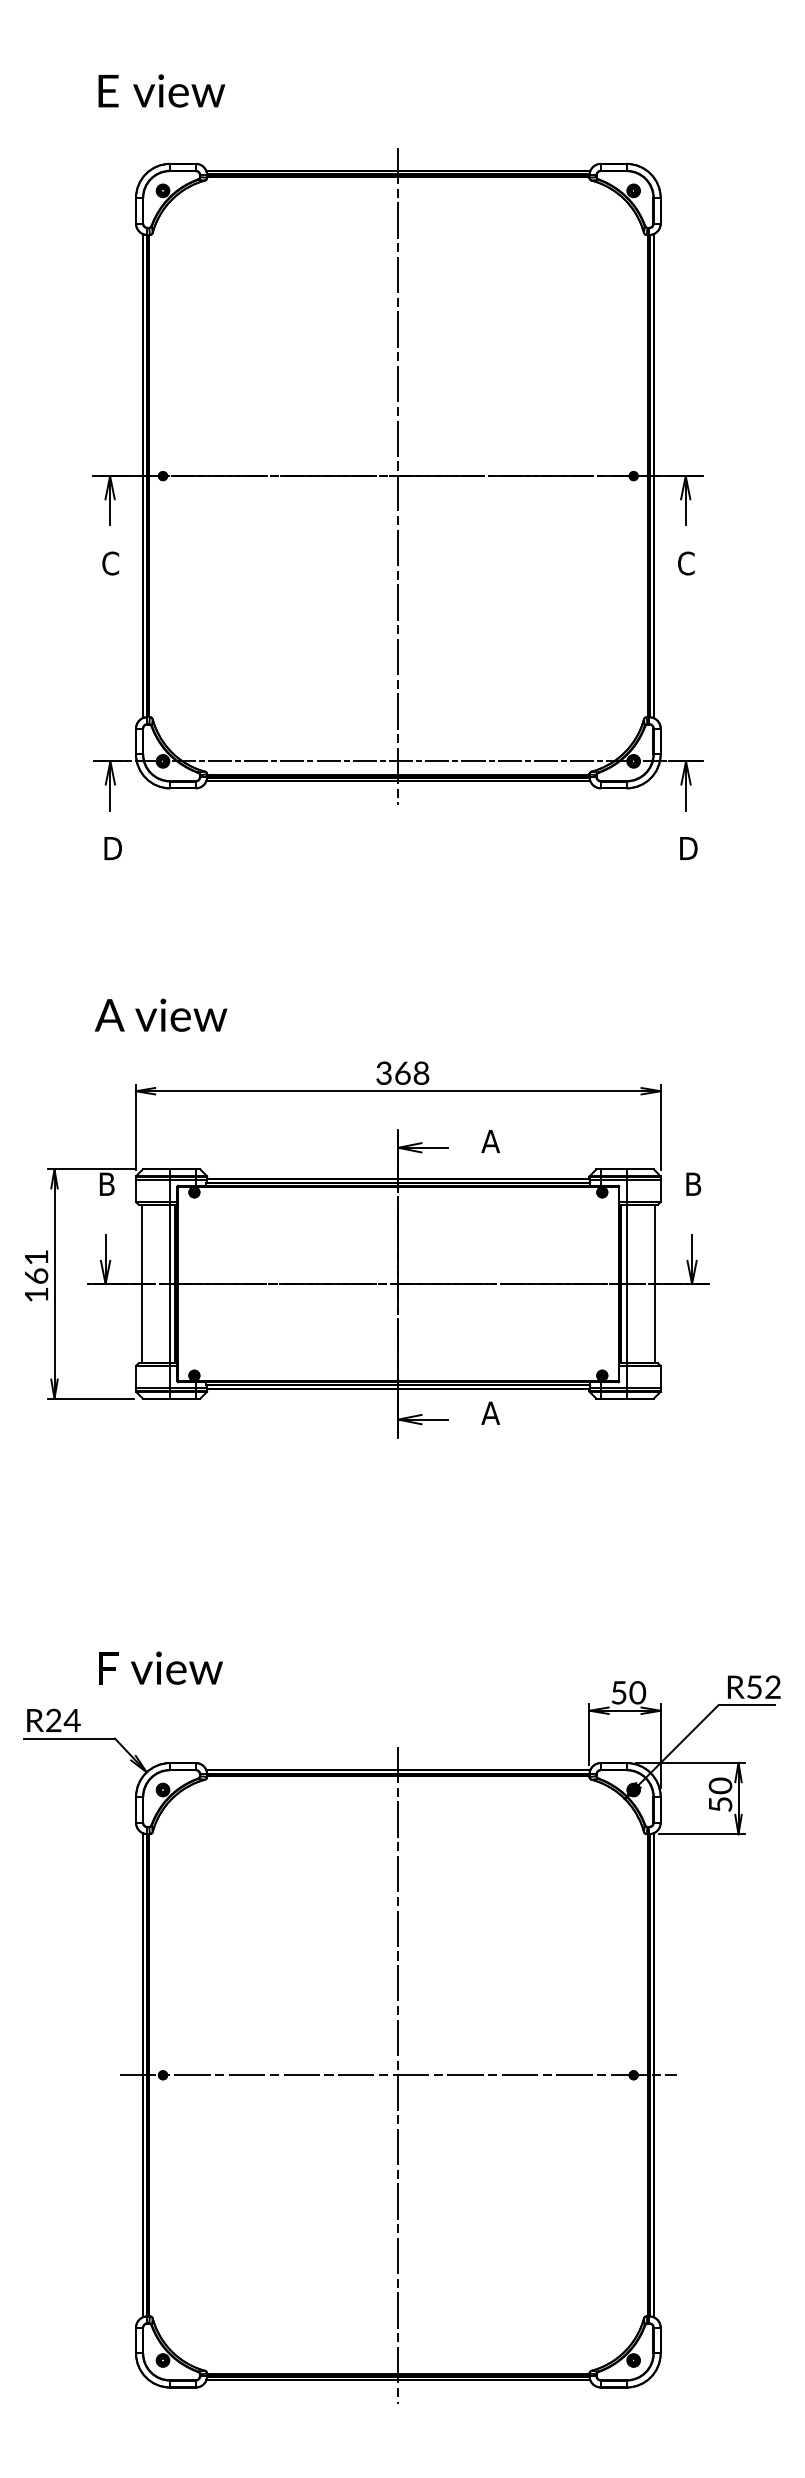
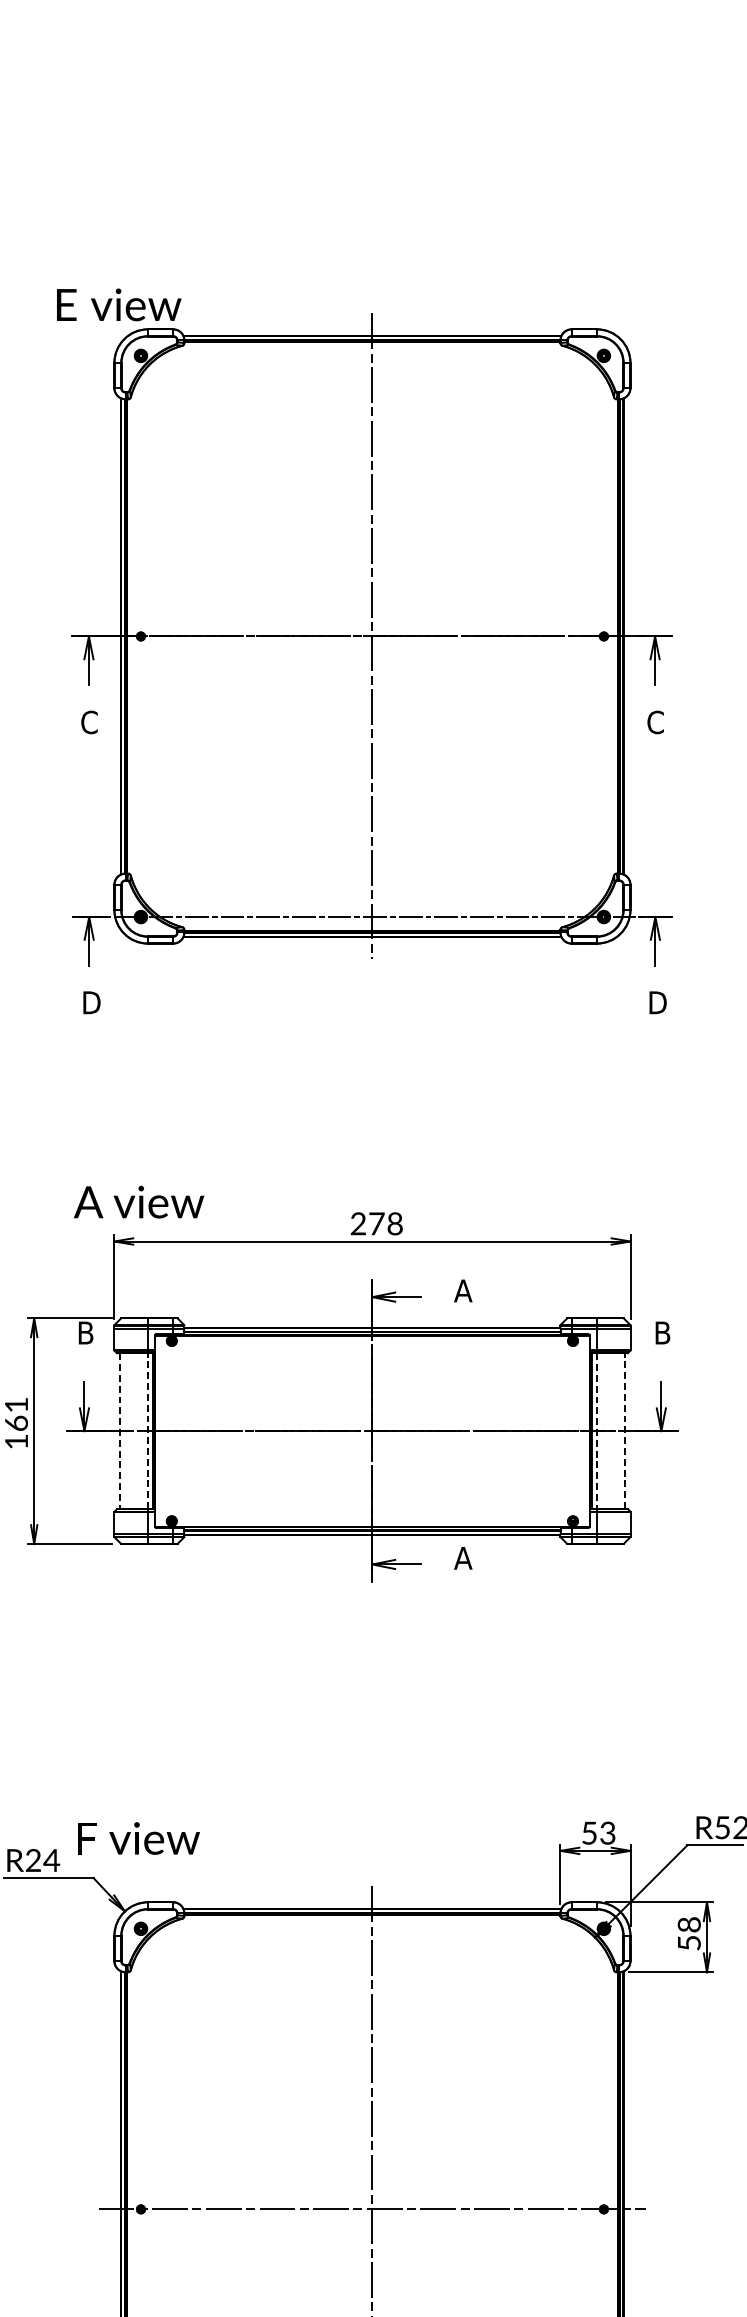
text: (161, 90) -> (118, 304), moved
text: (160, 1014) -> (138, 1201), moved
text: (393, 1072) -> (367, 1223), 368 -> 278
line: (170, 1283) -> (148, 1430), solid -> dashed
line: (655, 1283) -> (625, 1430), solid -> dashed
line: (141, 1284) -> (119, 1431), solid -> dashed
line: (626, 1284) -> (596, 1431), solid -> dashed
text: (160, 1667) -> (138, 1837), moved
text: (637, 1692) -> (607, 1832), 50 -> 53
text: (720, 1785) -> (689, 1924), 50 -> 58

